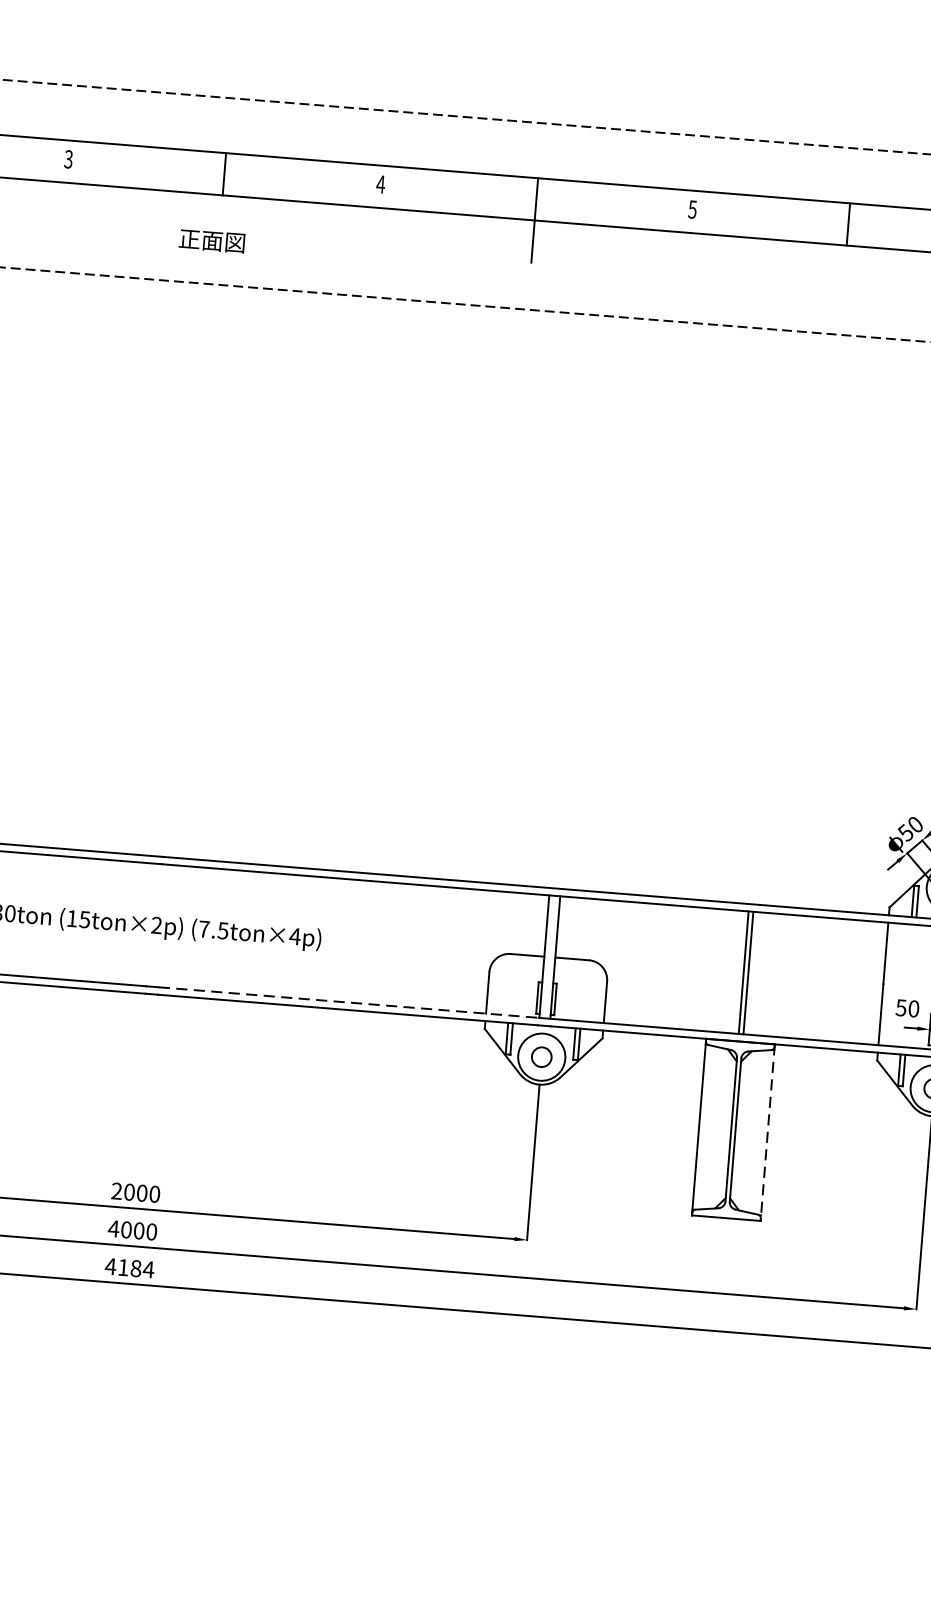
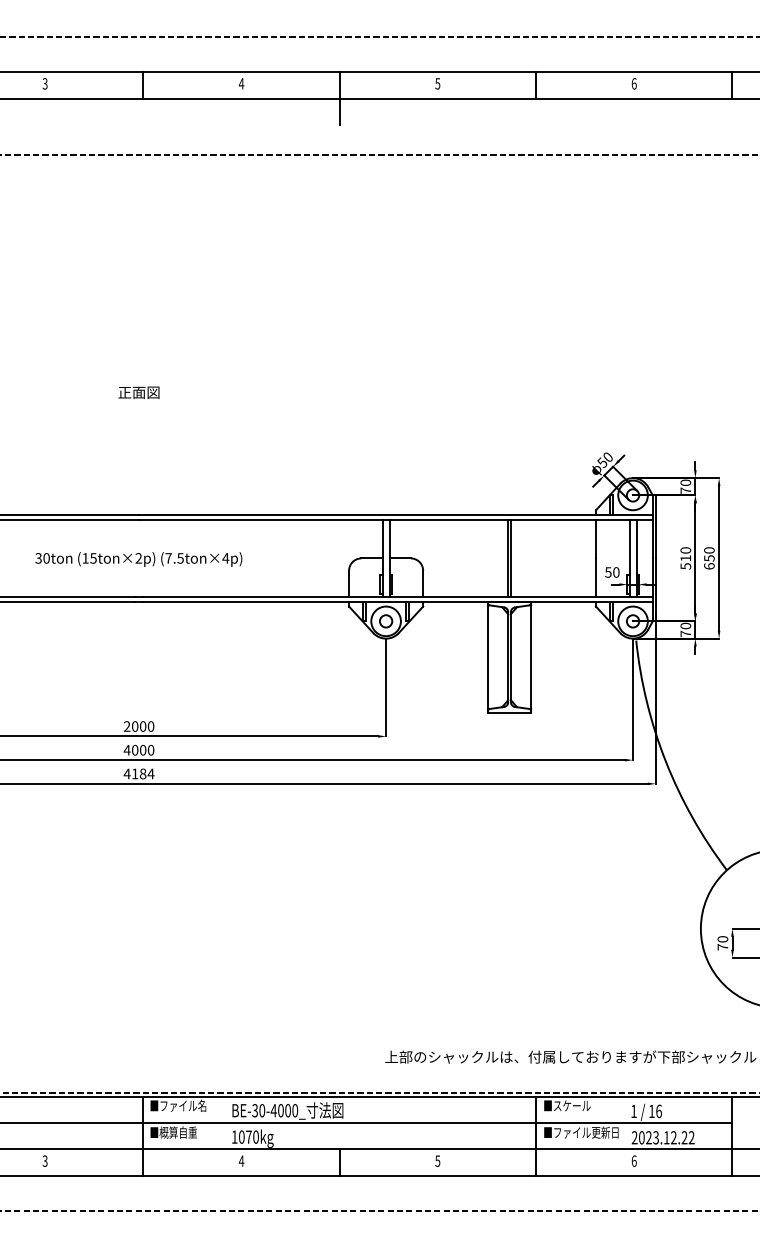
text: (211, 240) -> (138, 392), moved
line: (348, 1001) -> (262, 596), dashed -> solid
line: (768, 1133) -> (531, 657), dashed -> solid

